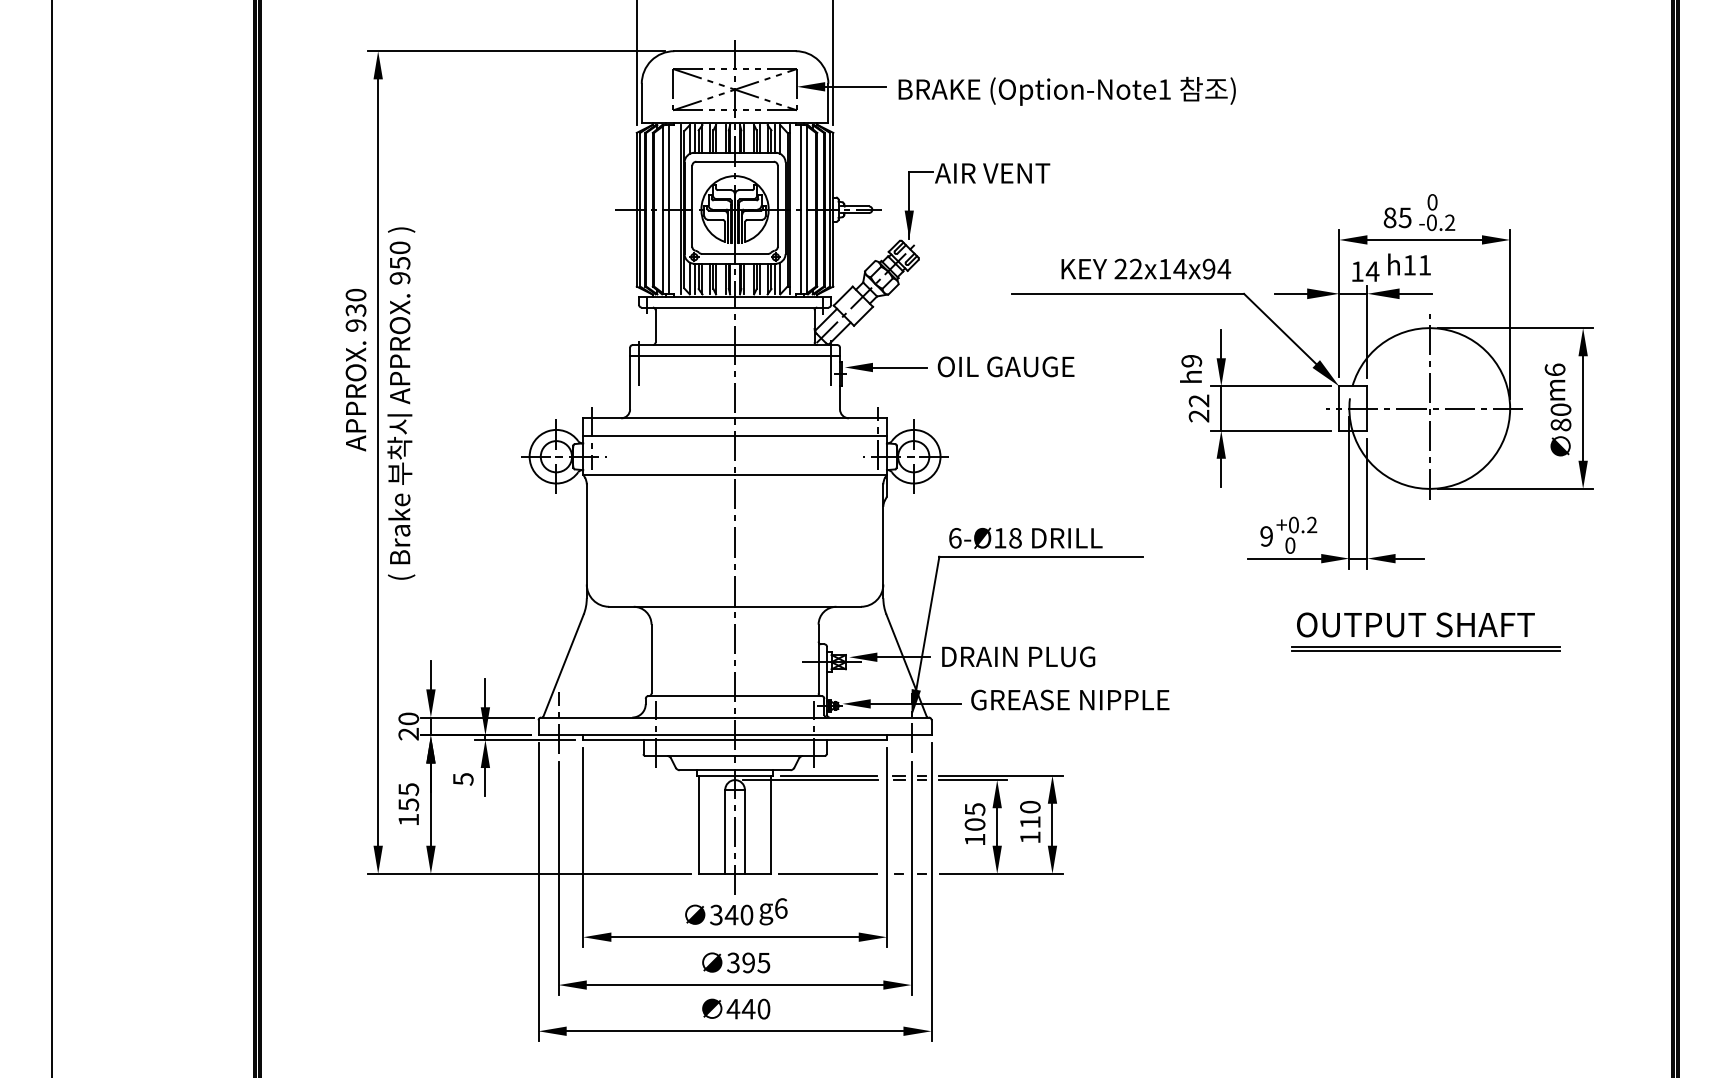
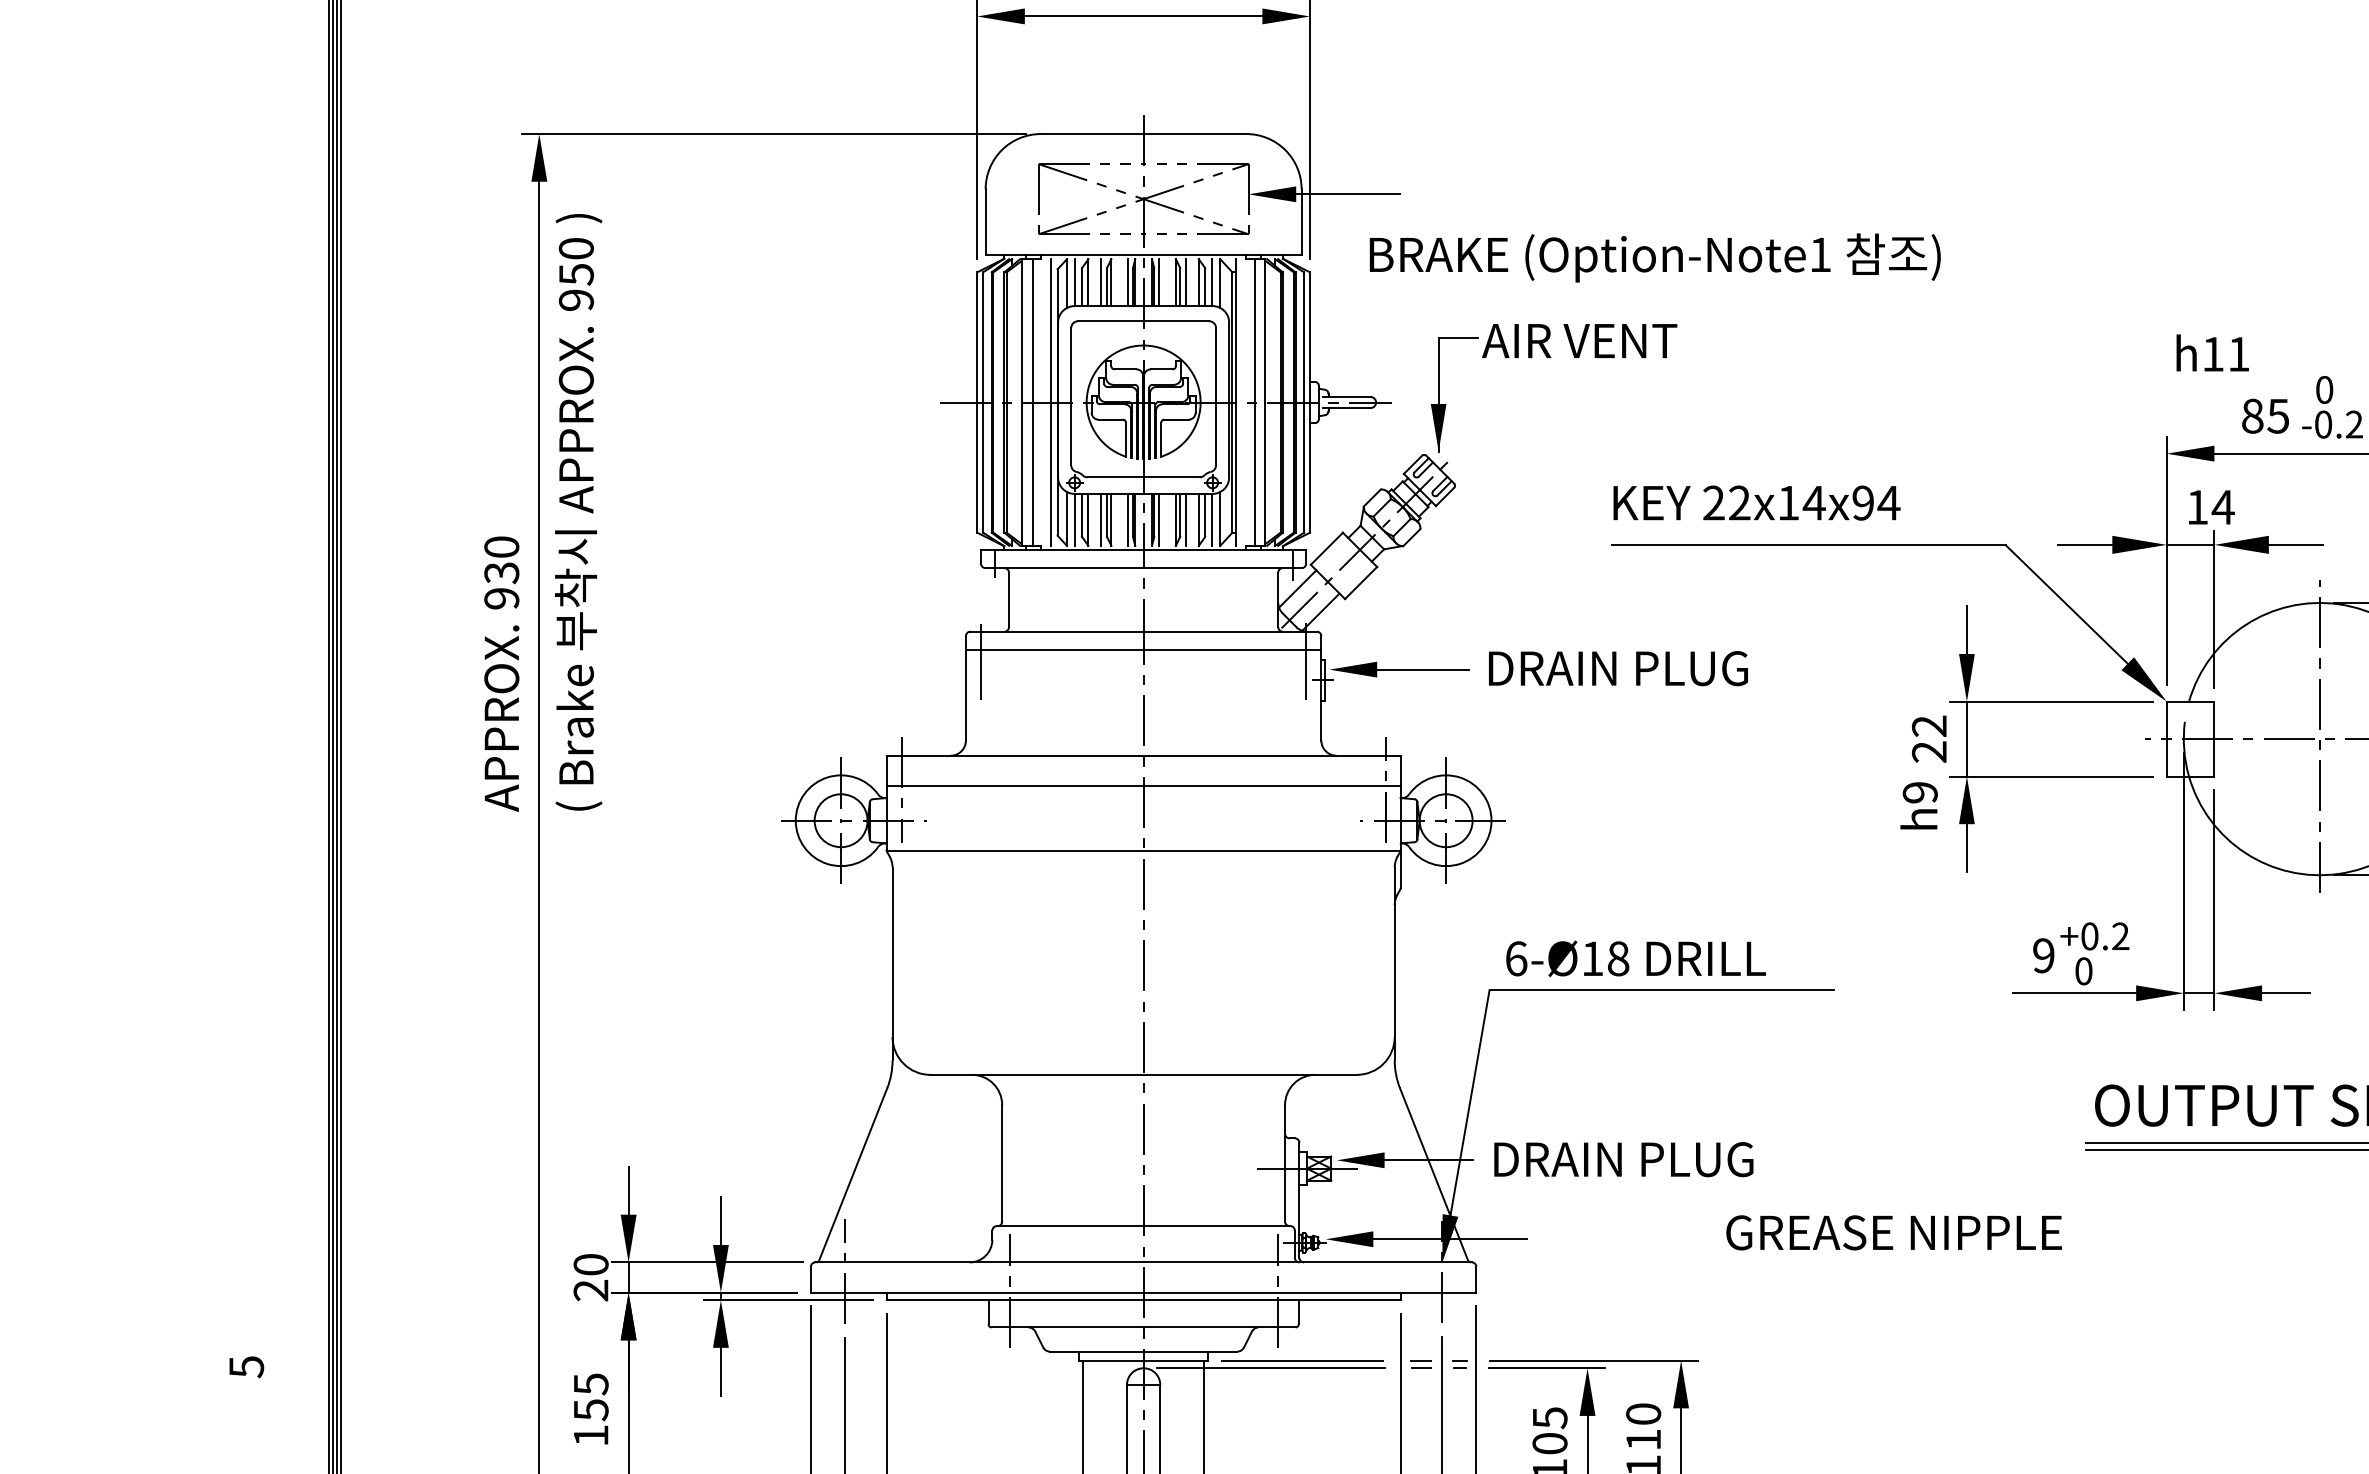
text: (1066, 90) -> (1654, 256), moved
text: (1409, 264) -> (2212, 352), moved
text: (1146, 268) -> (1757, 502), moved
text: (1014, 366) -> (1616, 667), OIL GAUGE -> DRAIN PLUG
text: (1191, 368) -> (1919, 805), moved
text: (401, 403) -> (578, 512), moved
text: (1070, 699) -> (1894, 1231), moved
text: (463, 779) -> (246, 1367), moved

